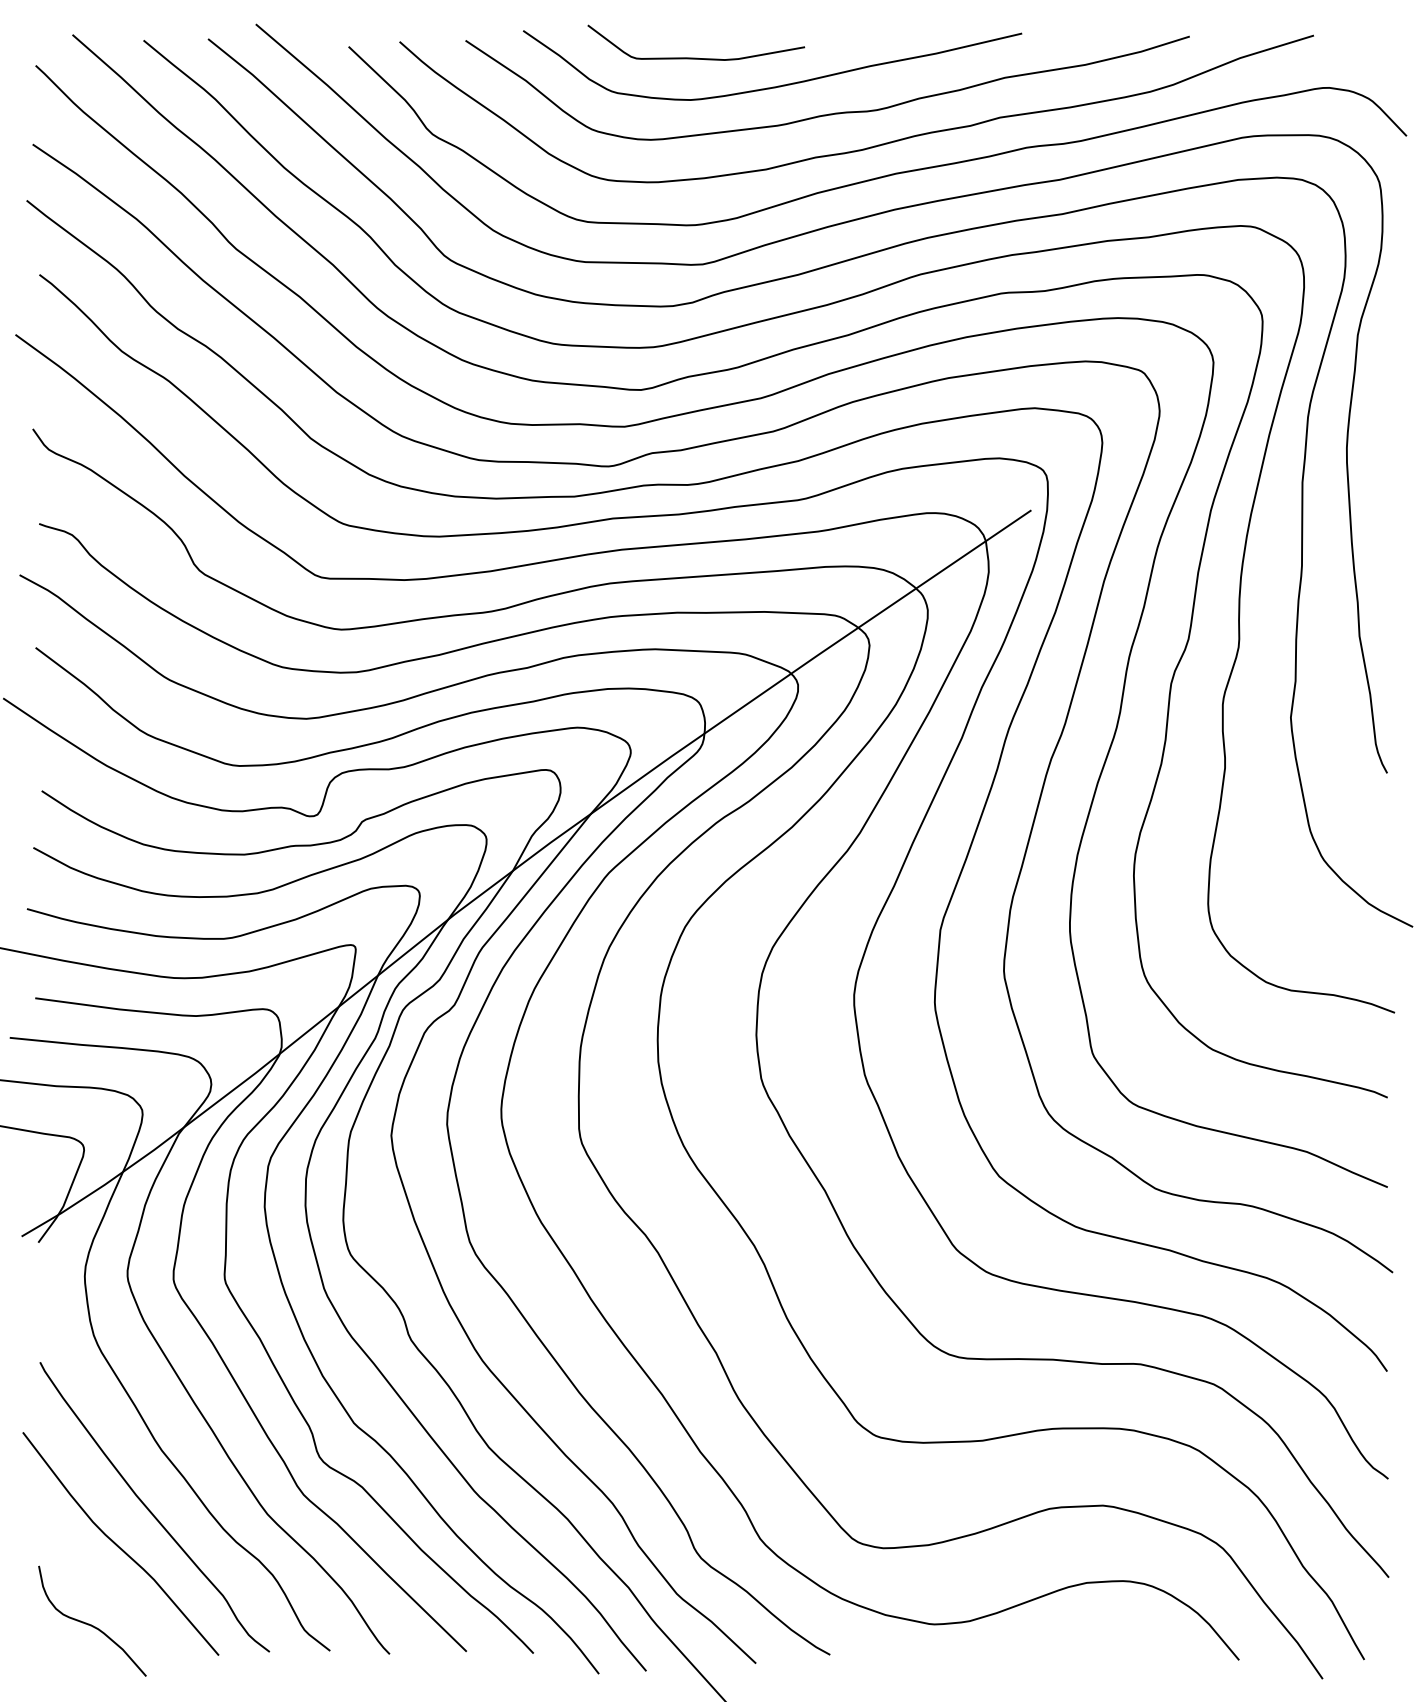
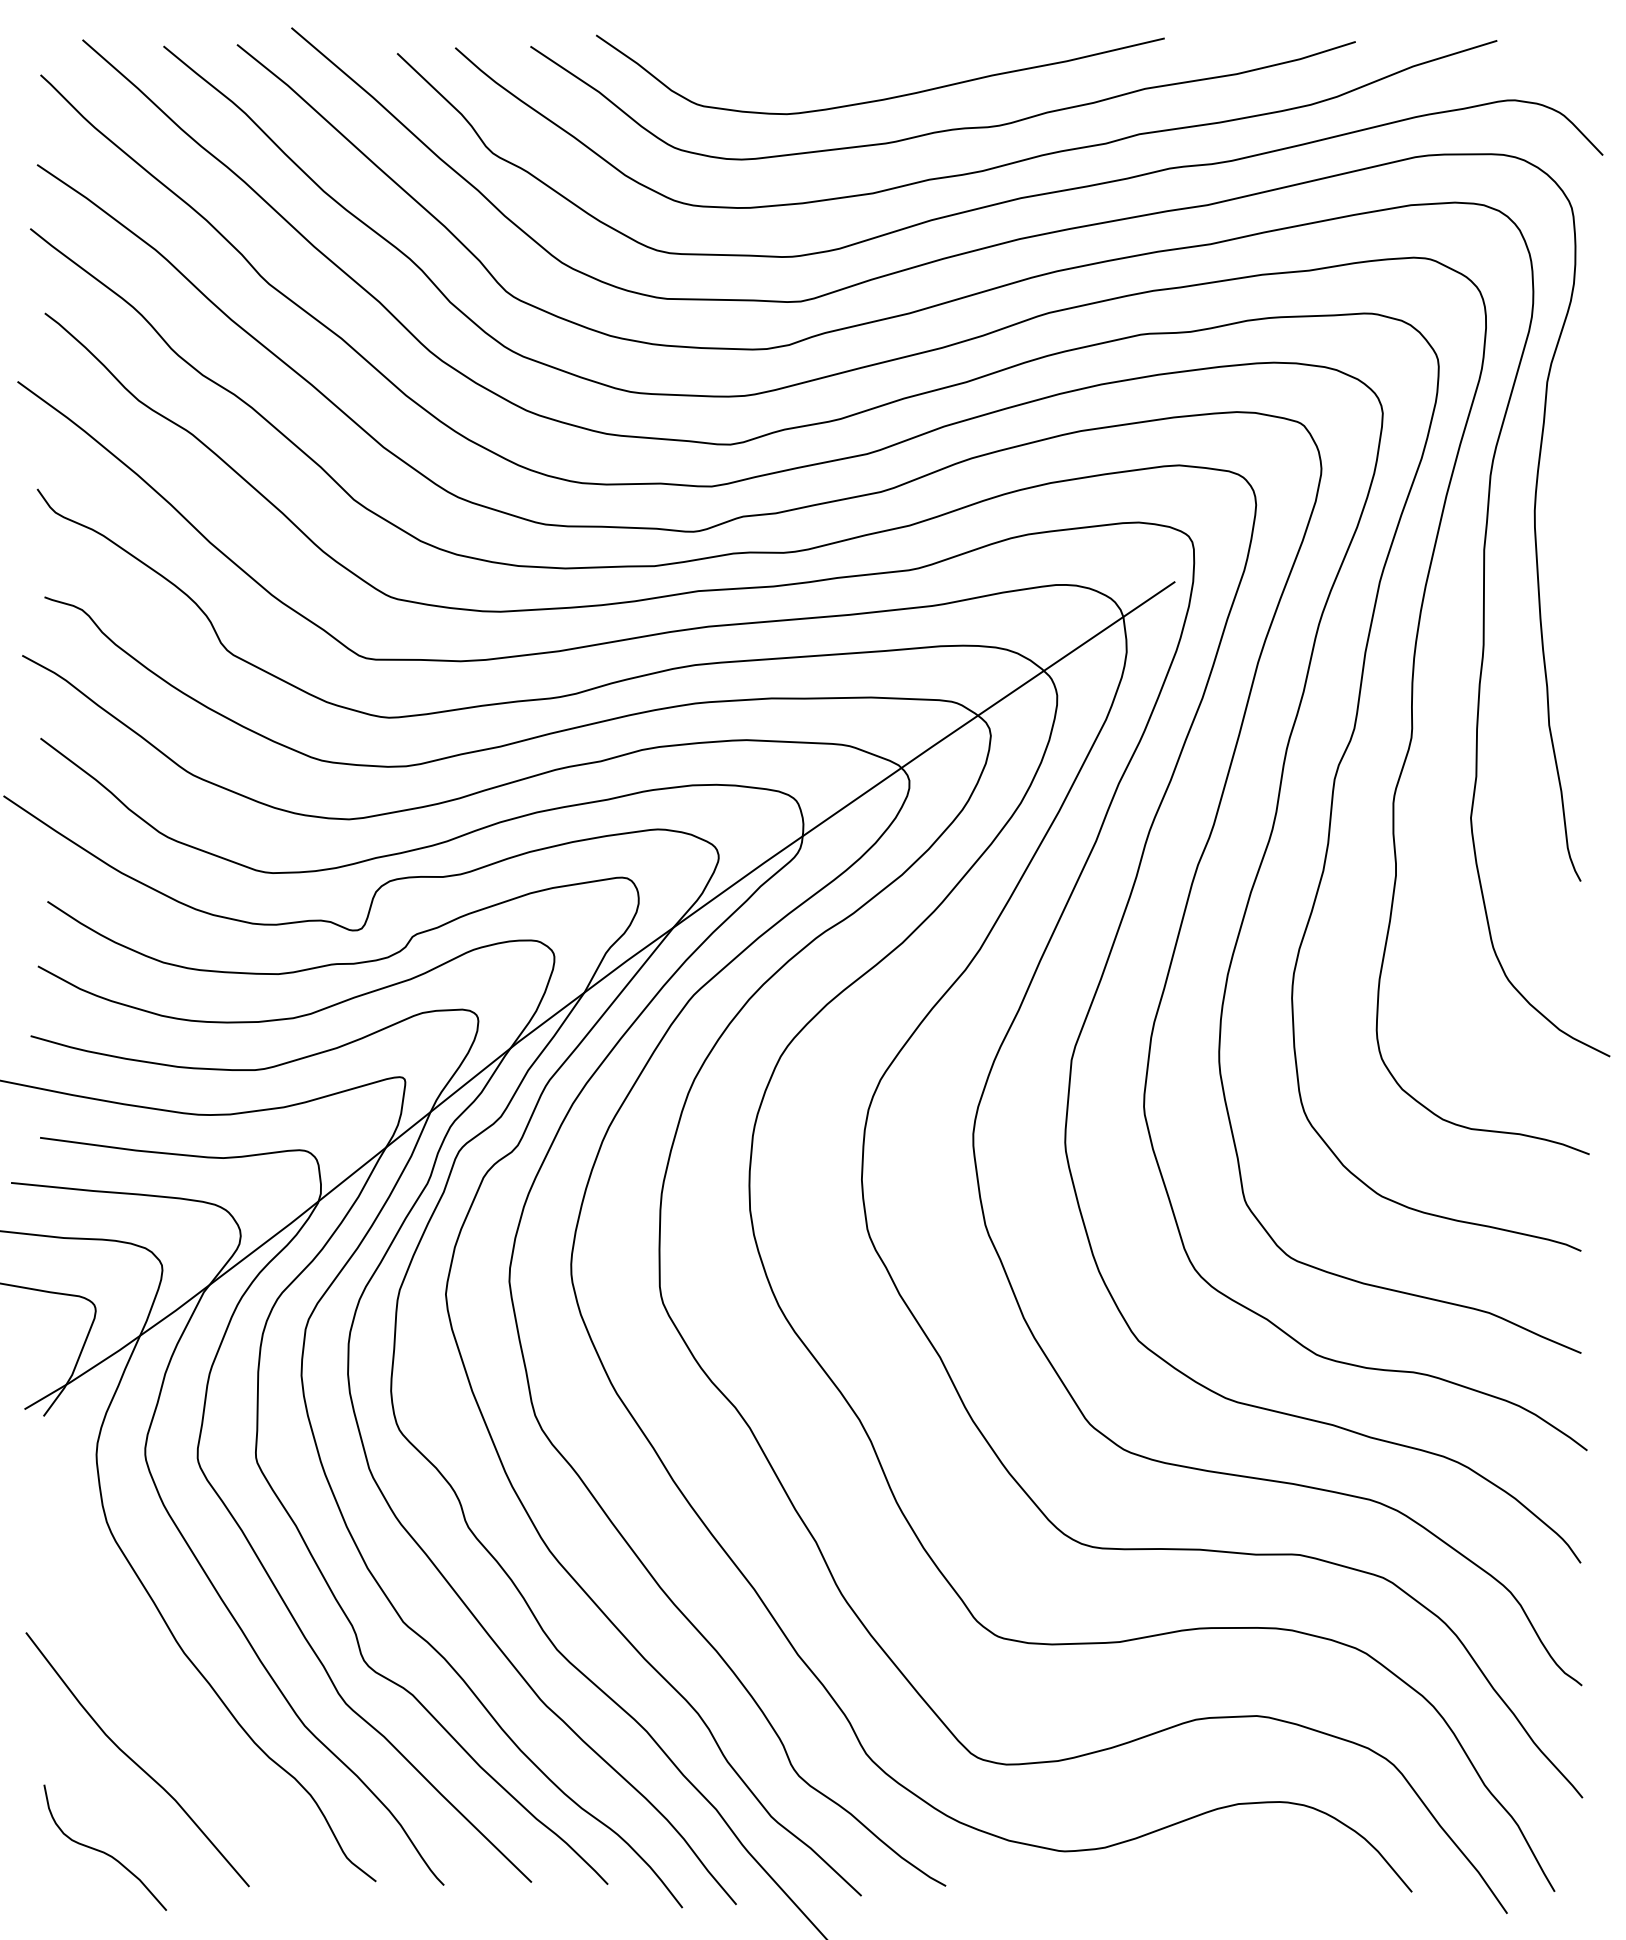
curve: (696, 57) -> (793, 65), removed
curve: (150, 1510) -> (171, 1721), removed

